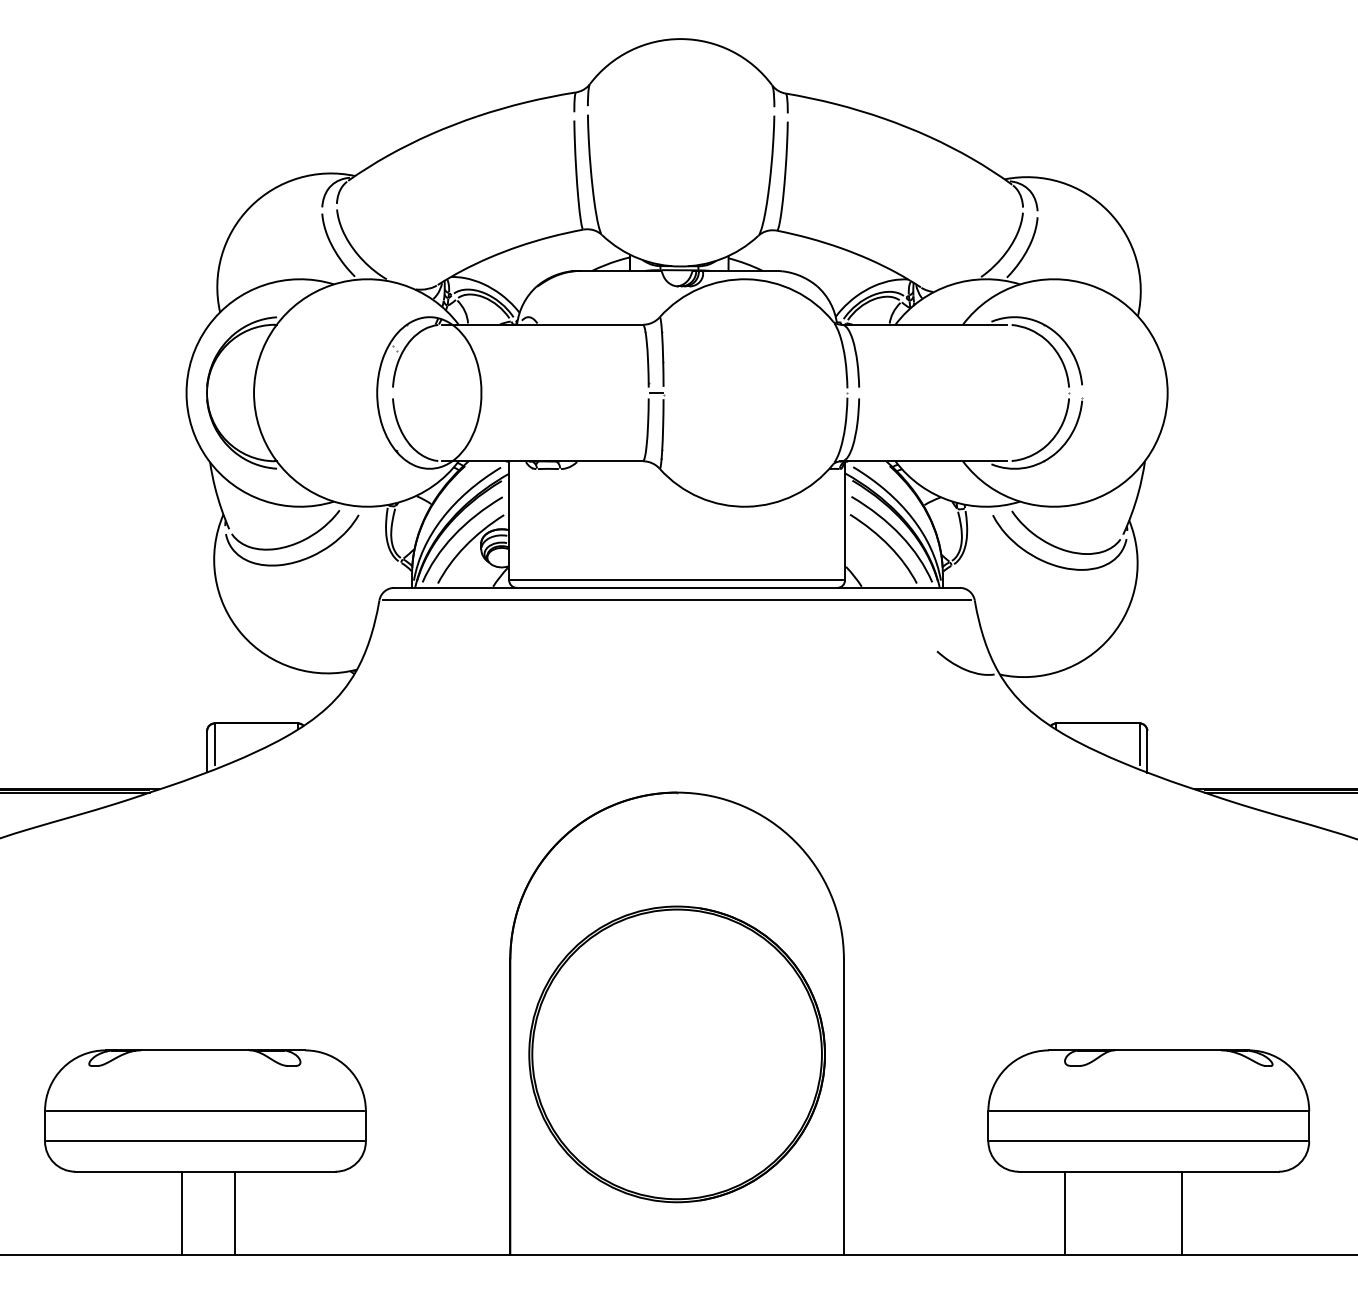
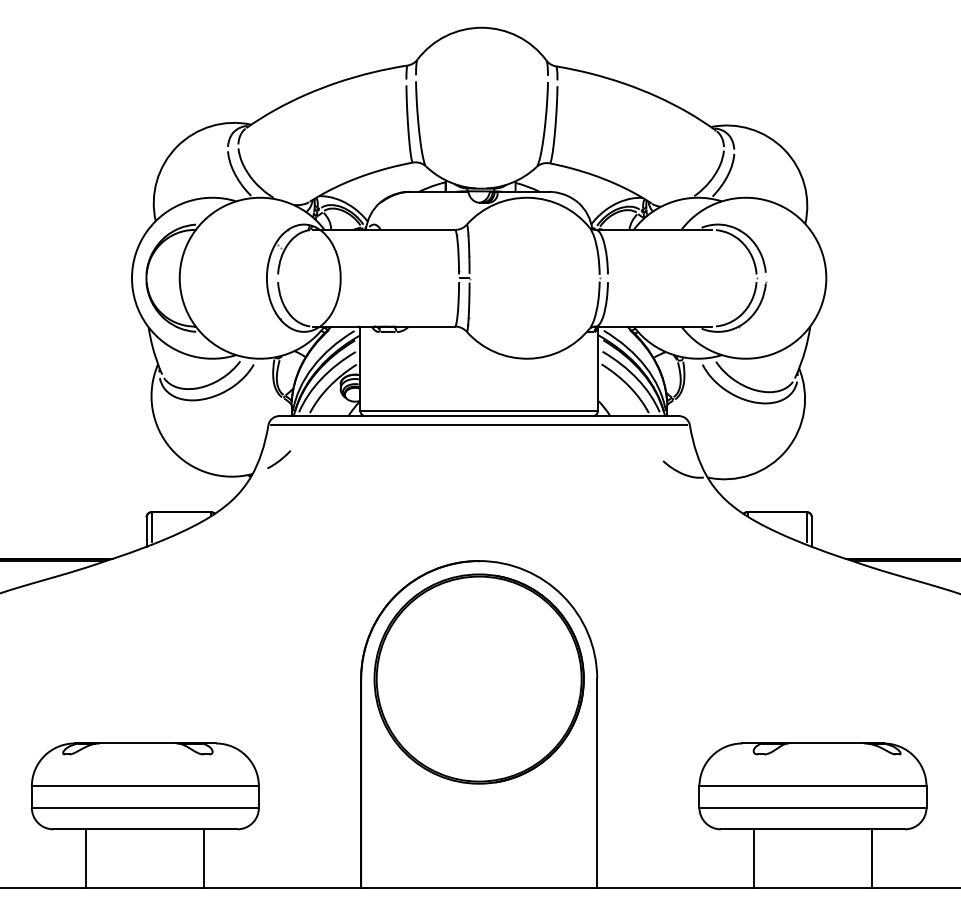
curve: (395, 649) -> (279, 459), added
part: (676, 1054) -> (478, 679), moved
line: (182, 1213) -> (86, 858), moved
line: (234, 1213) -> (204, 858), moved
line: (1182, 1213) -> (872, 858), moved

